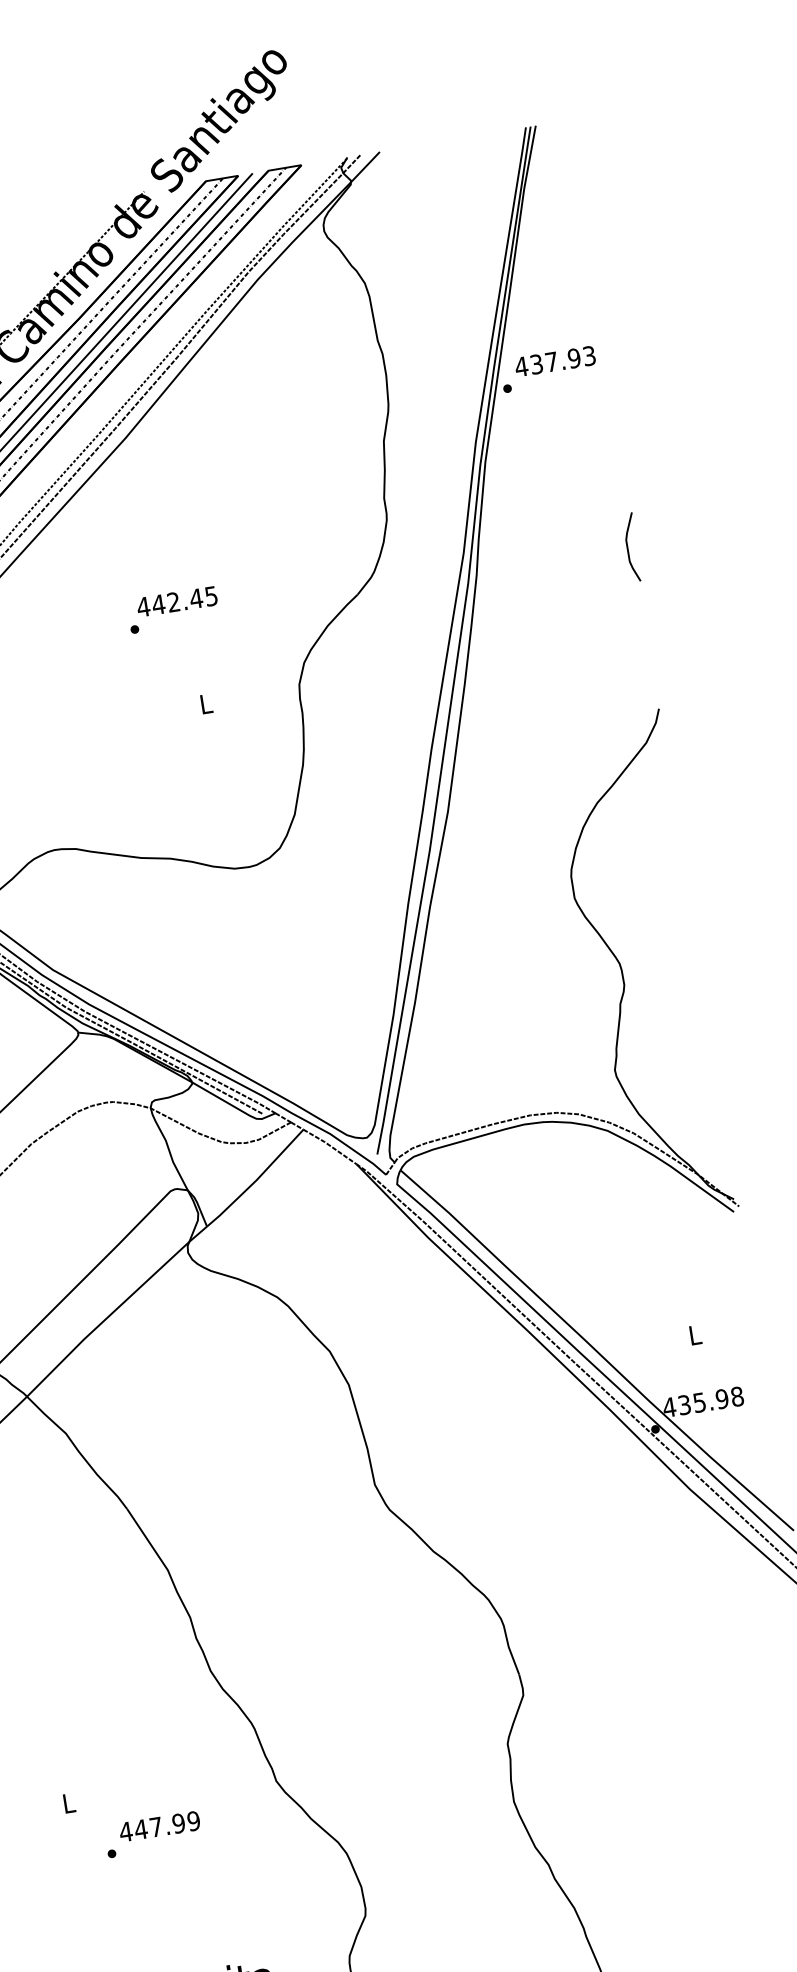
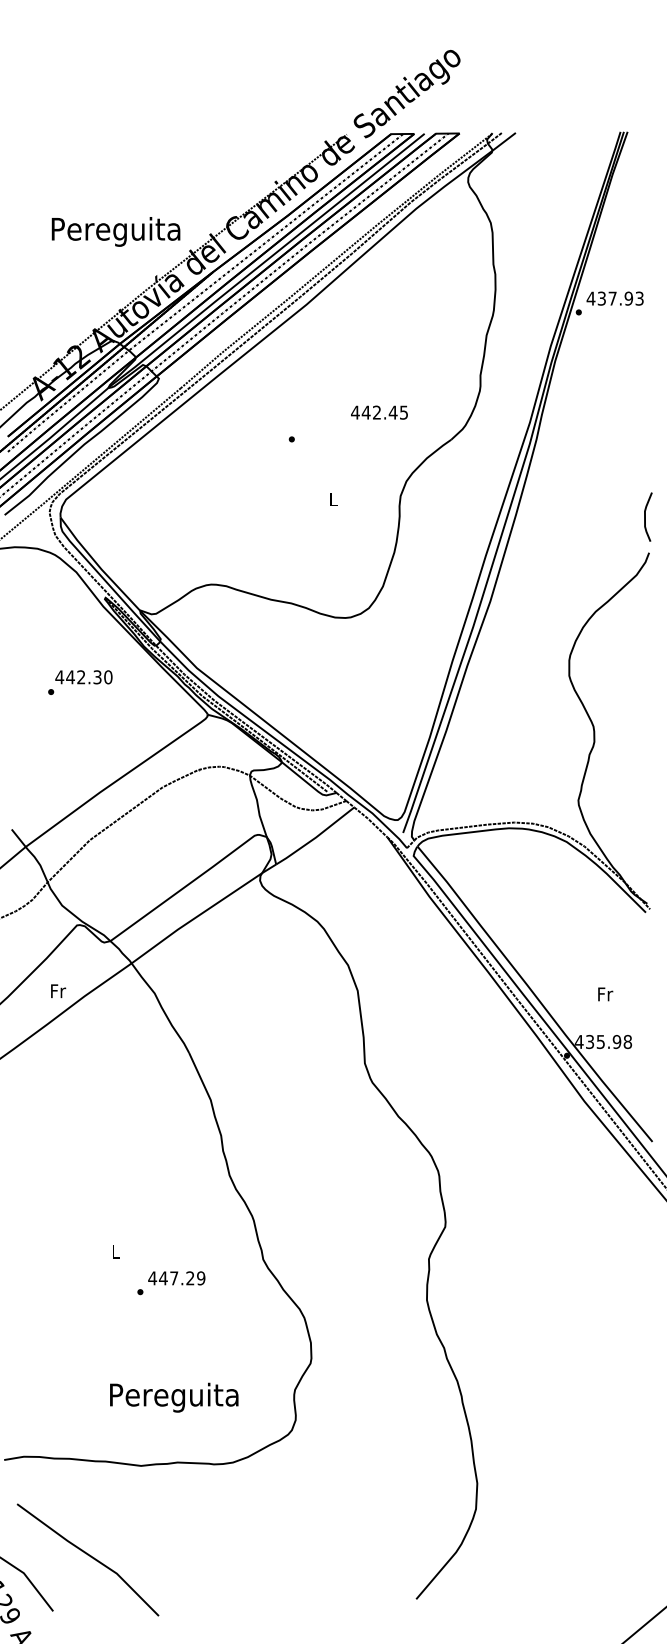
curve: (628, 547) -> (645, 516), moved
text: (177, 601) -> (379, 412), moved
text: (695, 1335) -> (605, 994), L -> Fr
text: (178, 1823) -> (190, 1278), 447.99 -> 447.29

